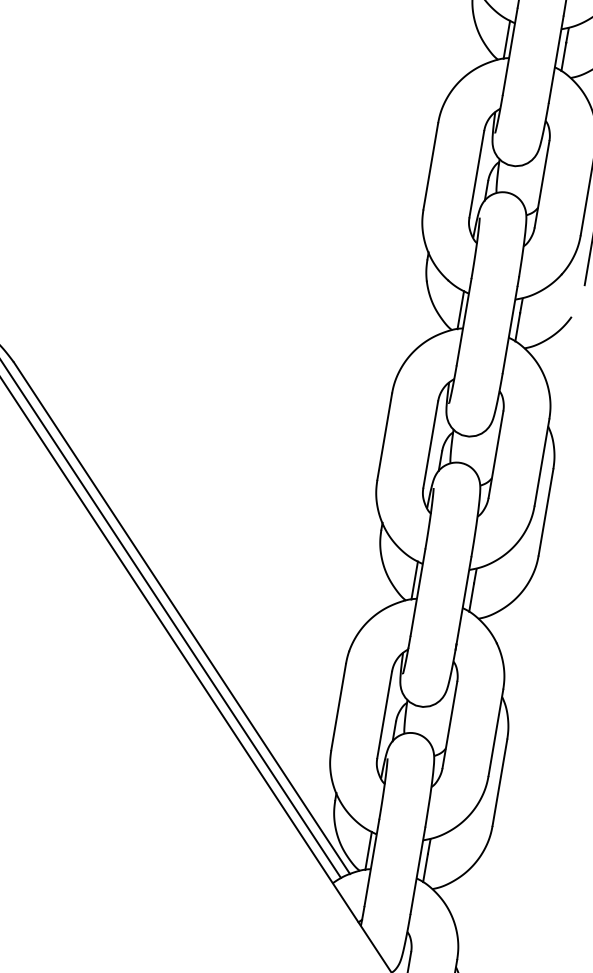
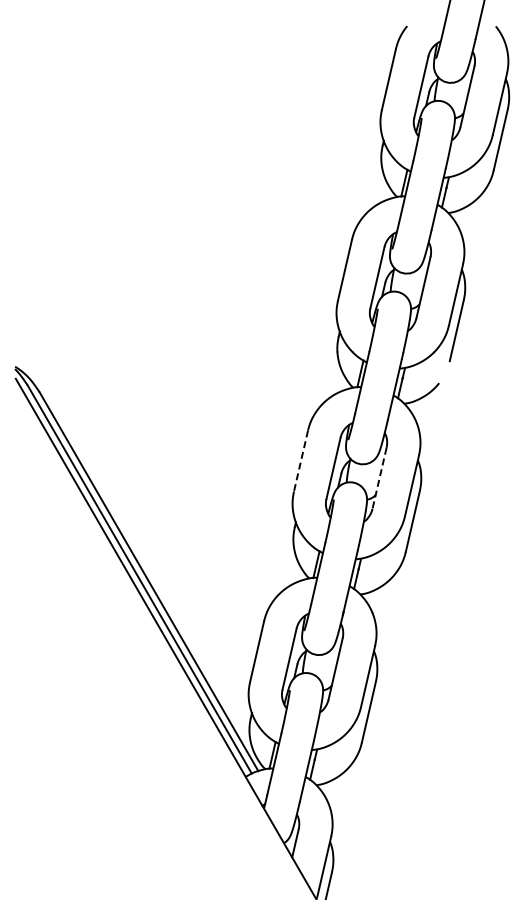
line: (383, 437) -> (300, 461), solid -> dashed
line: (495, 454) -> (379, 478), solid -> dashed

